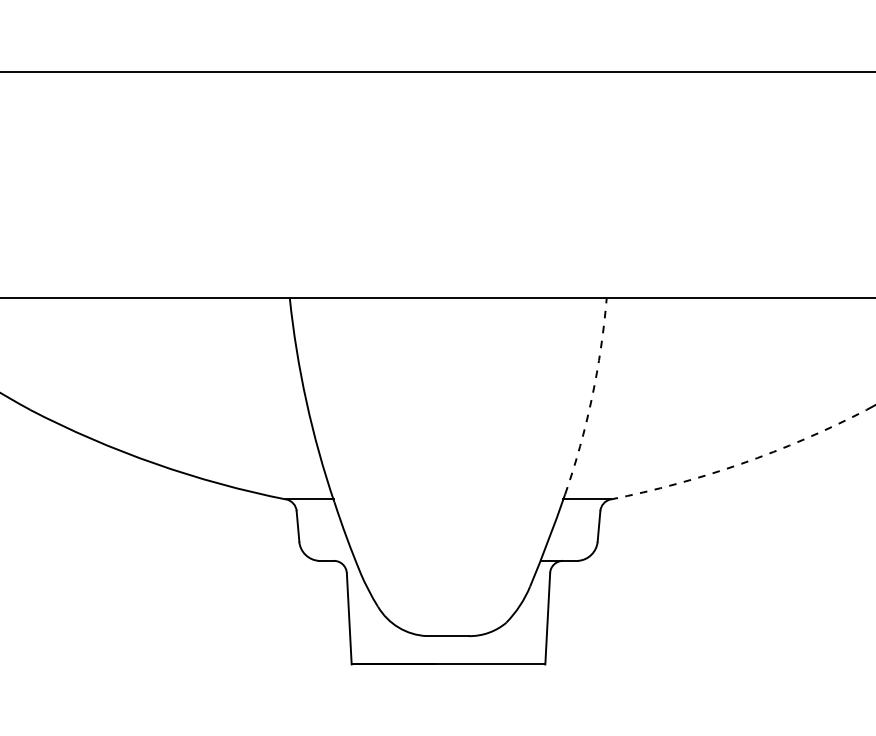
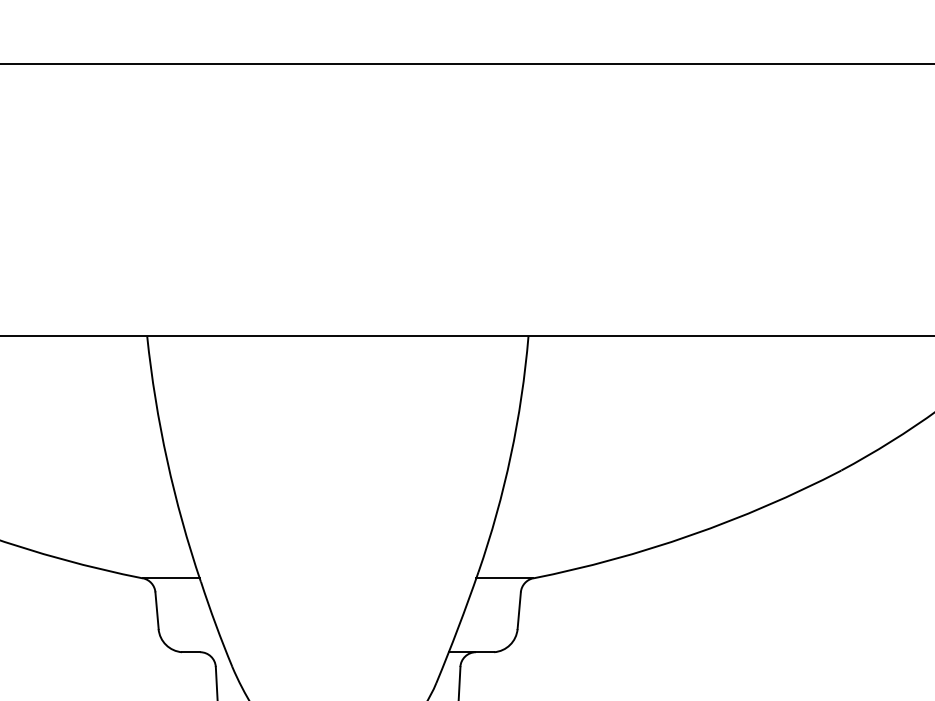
arc: (592, 397) -> (511, 455), dashed -> solid
arc: (741, 463) -> (690, 535), dashed -> solid

